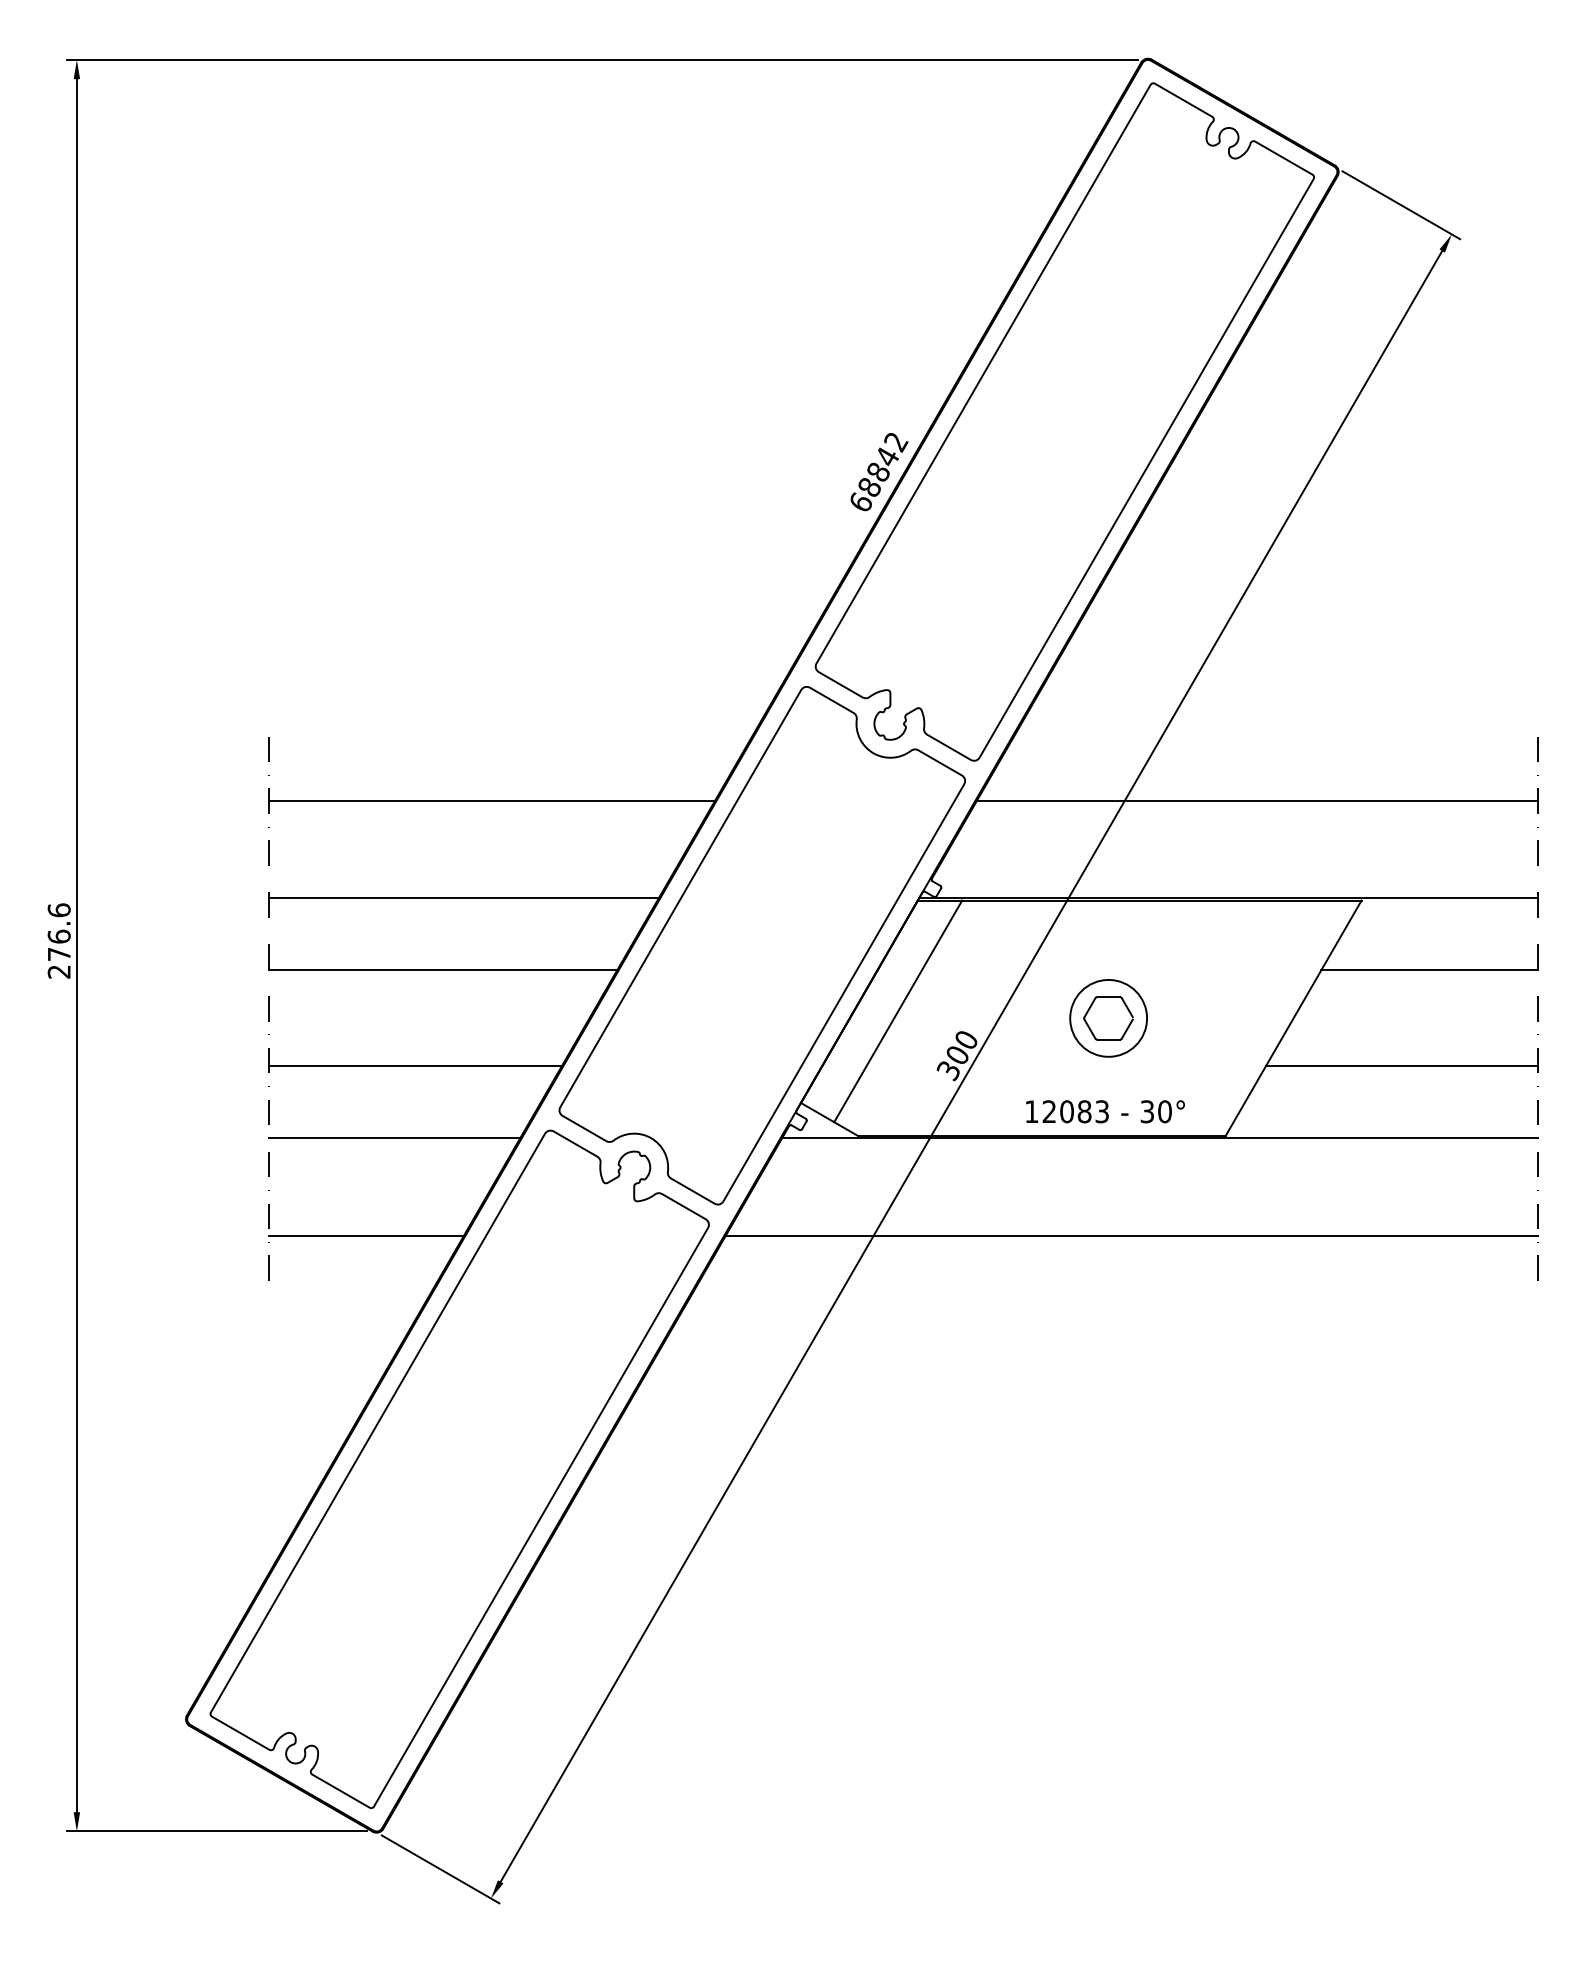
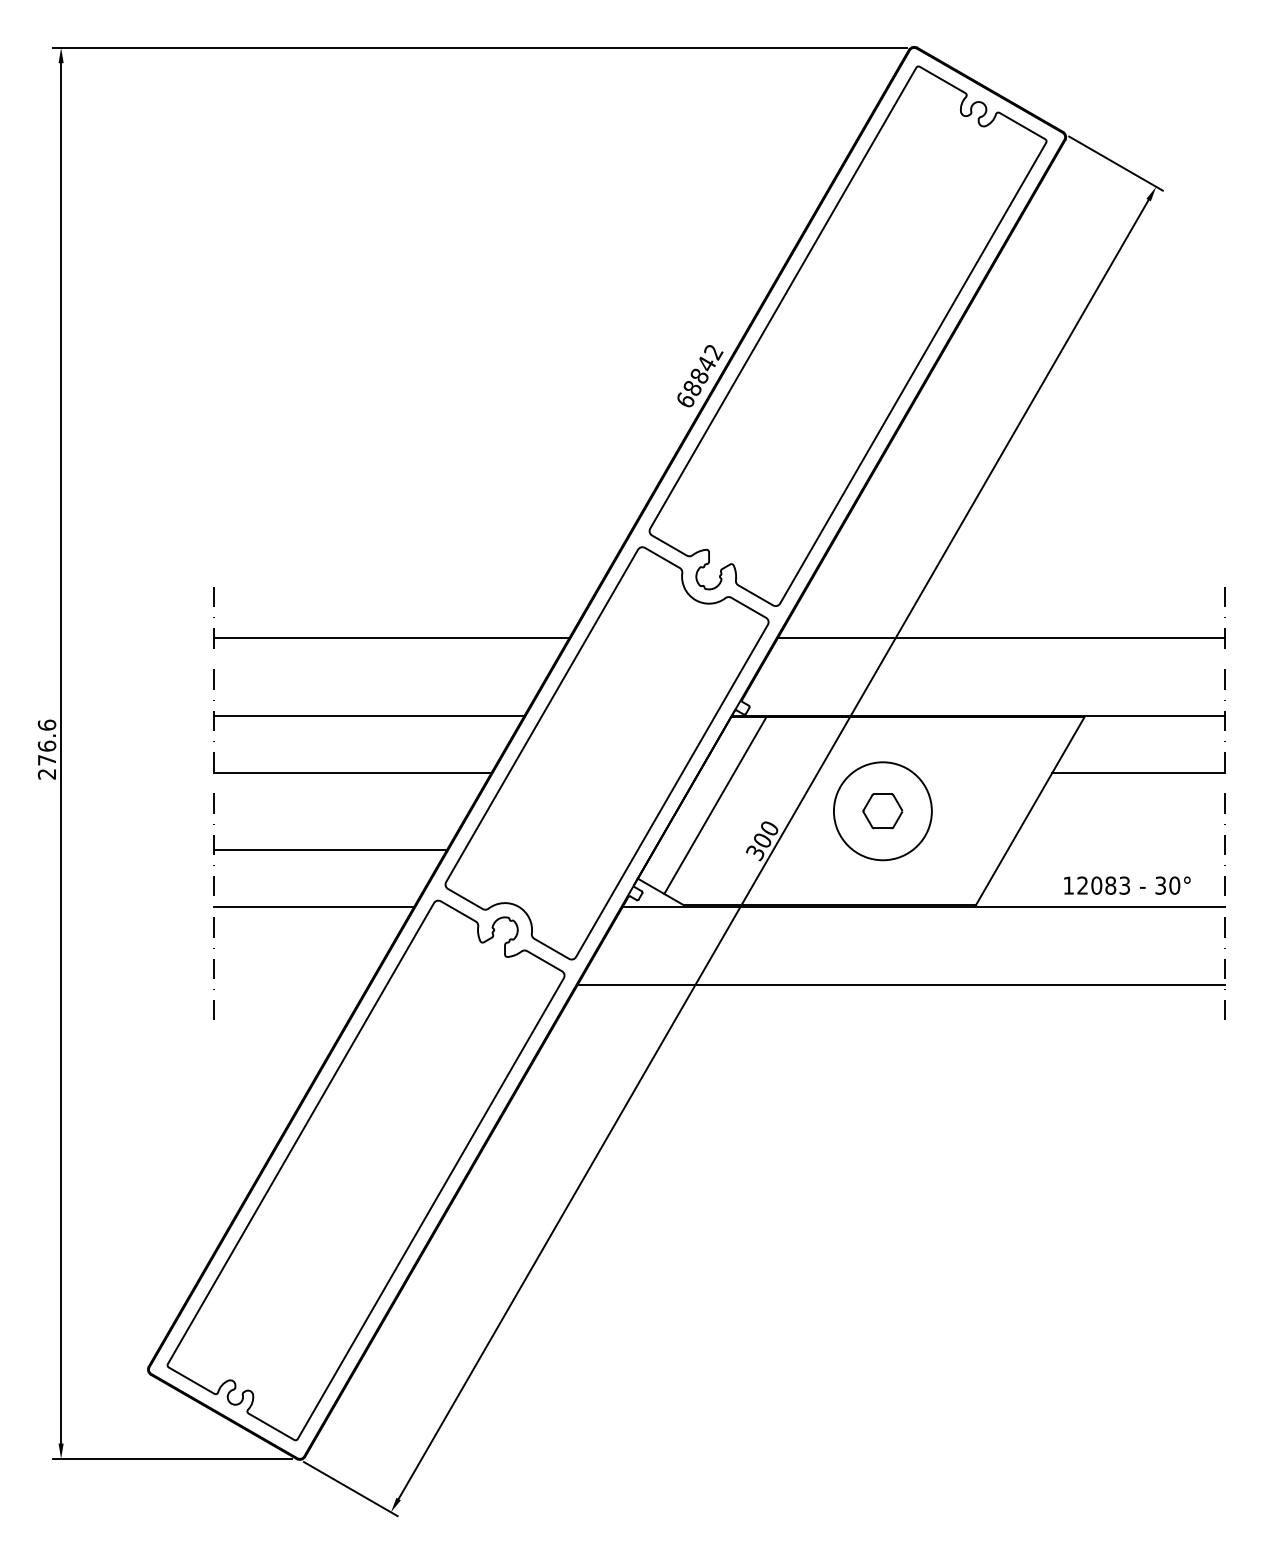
circle: (1108, 1017) -> (882, 810), size x1.6
line: (1401, 1066) -> (1116, 849), removed
text: (1105, 1111) -> (1127, 885), moved
line: (366, 1235) -> (291, 984), removed

